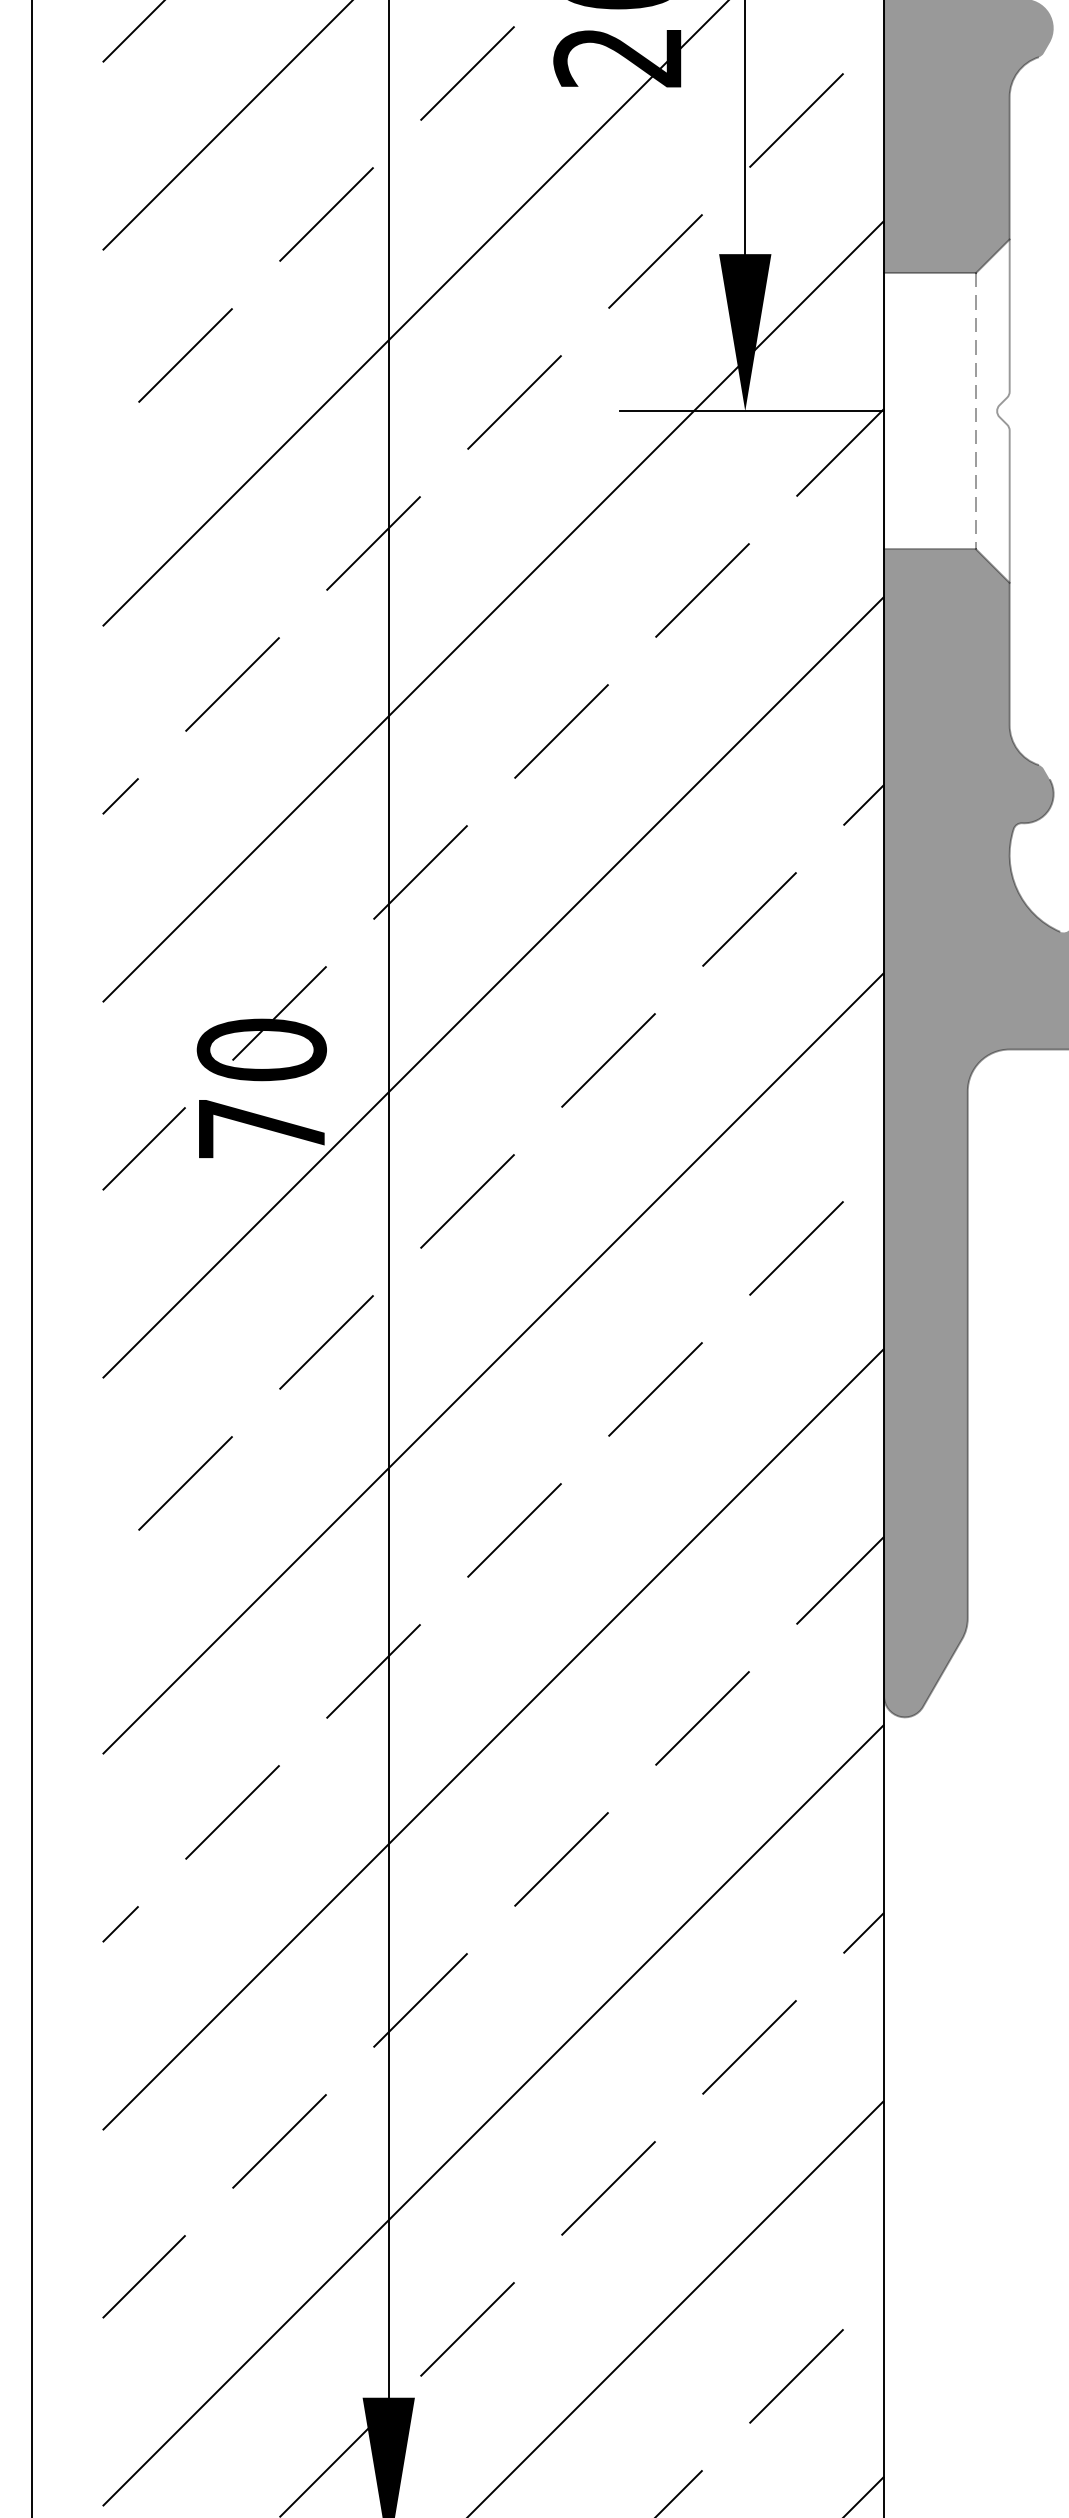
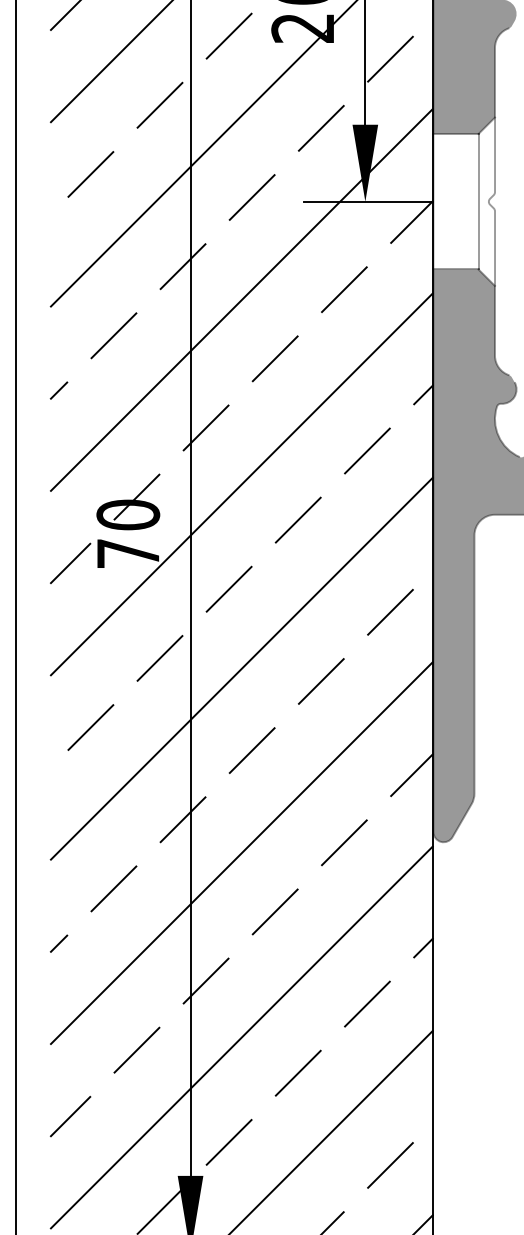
line: (976, 410) -> (478, 201), dashed -> solid

